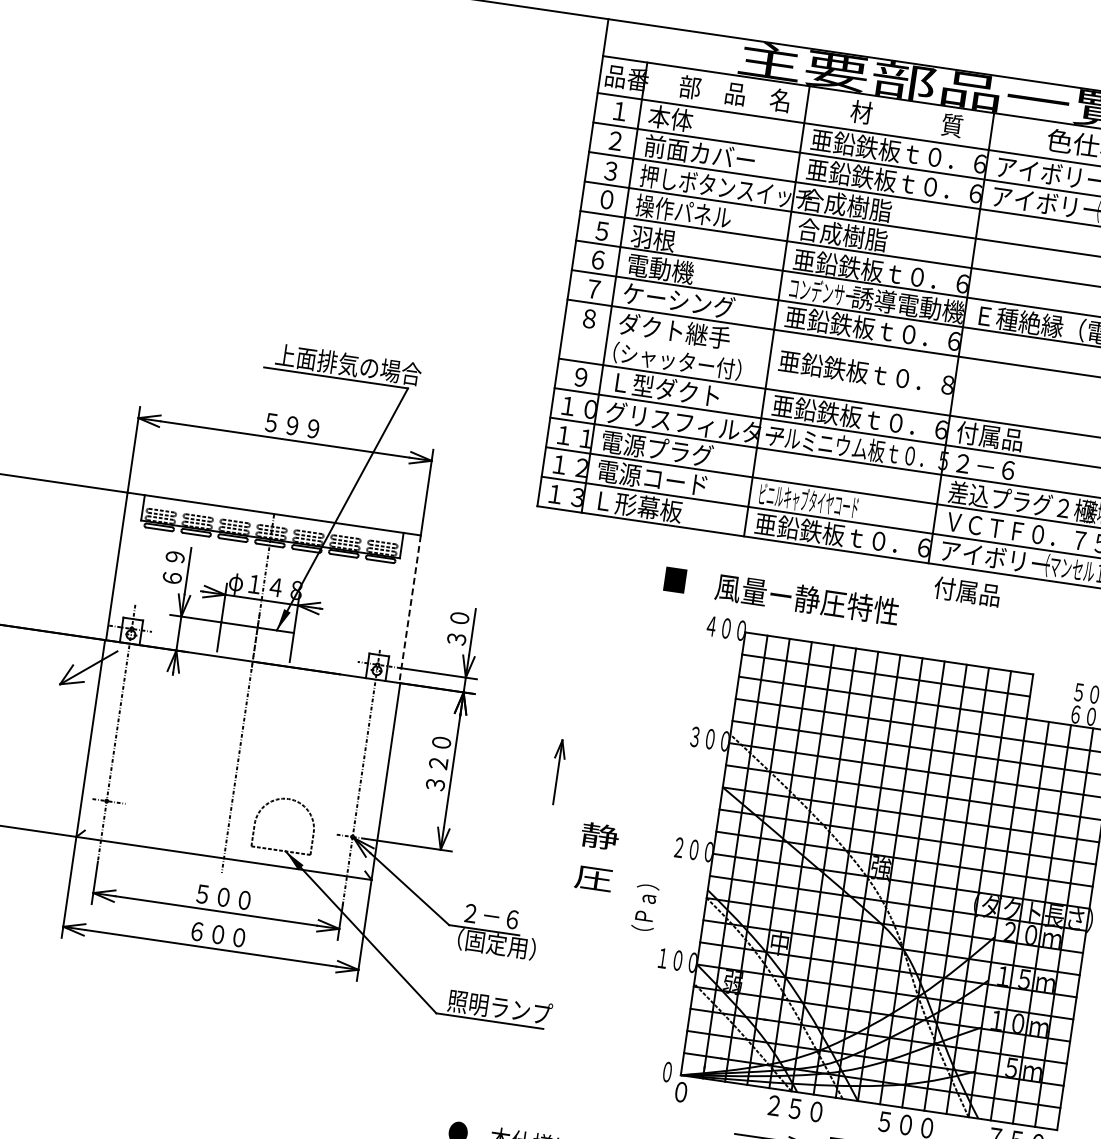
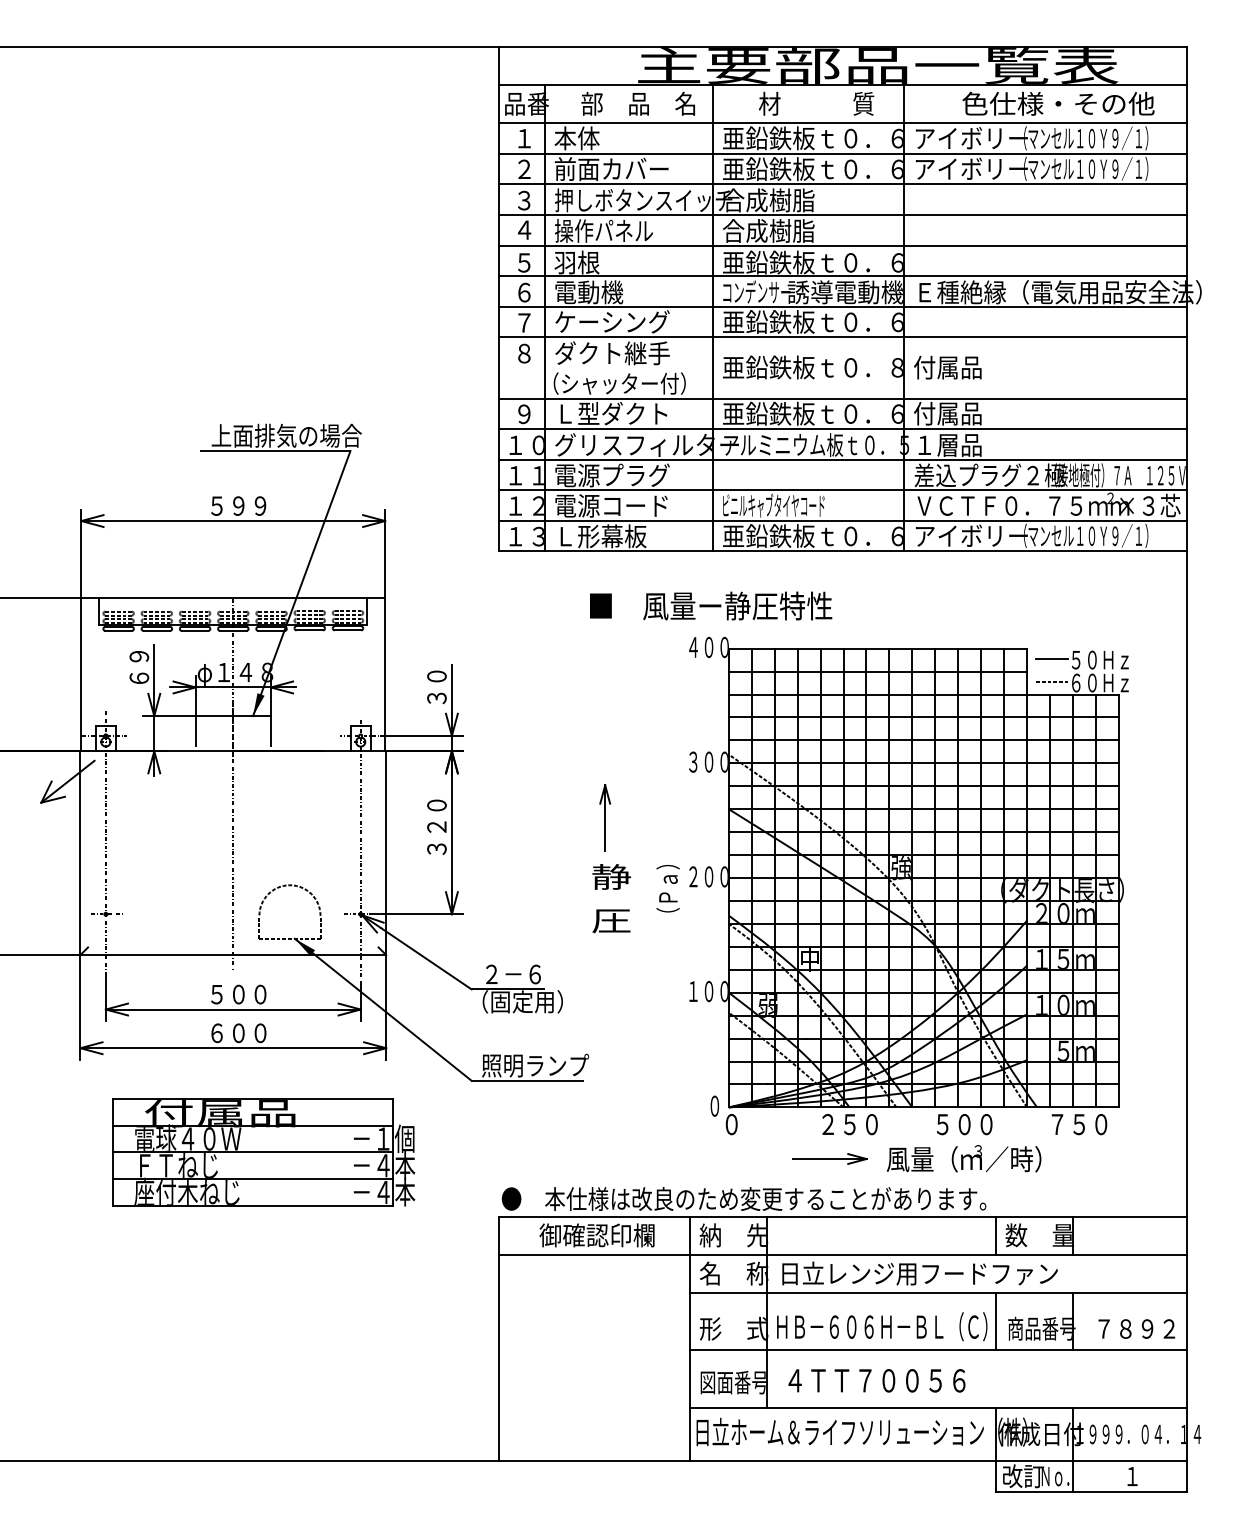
text: (607, 199) -> (524, 229), ０ -> ４
text: (986, 467) -> (949, 445), ２－６ -> １層品
text: (966, 591) -> (947, 367), moved
text: (782, 595) -> (711, 605), moved
line: (410, 609) -> (385, 675), dashed -> solid
line: (1056, 687) -> (1052, 658), added
line: (1053, 709) -> (1052, 681), added
part: (557, 771) -> (604, 817), moved
text: (644, 907) -> (667, 888), moved
part: (225, 1053) -> (263, 1152), added

